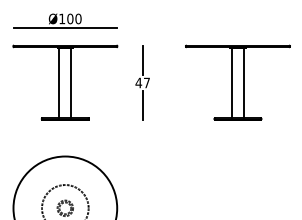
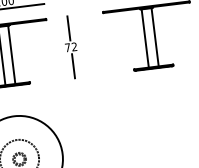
text: (142, 82) -> (70, 46), 47 -> 72

